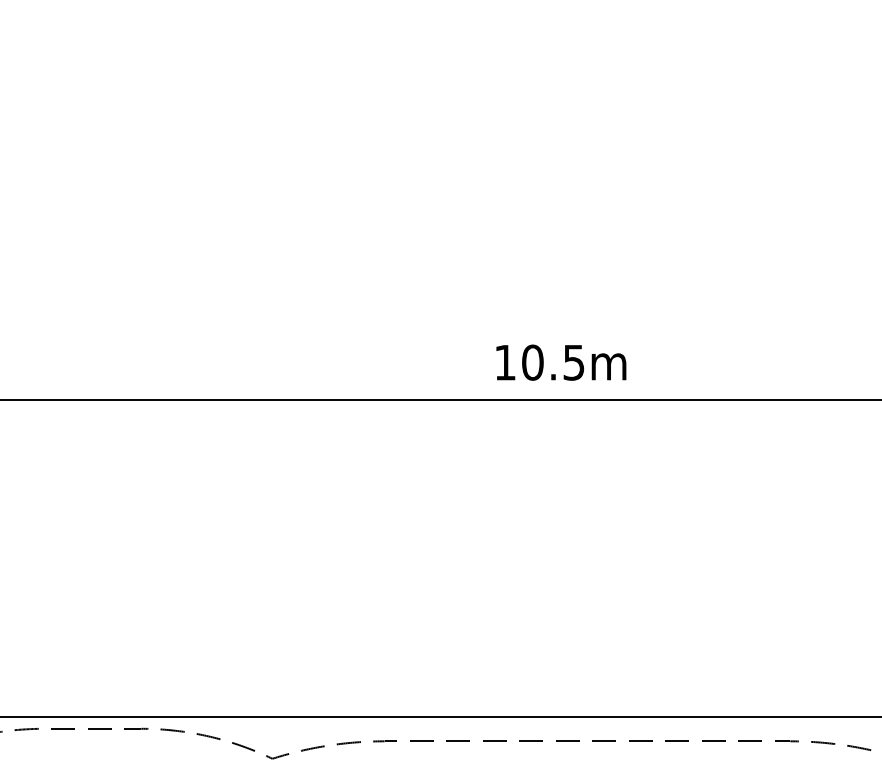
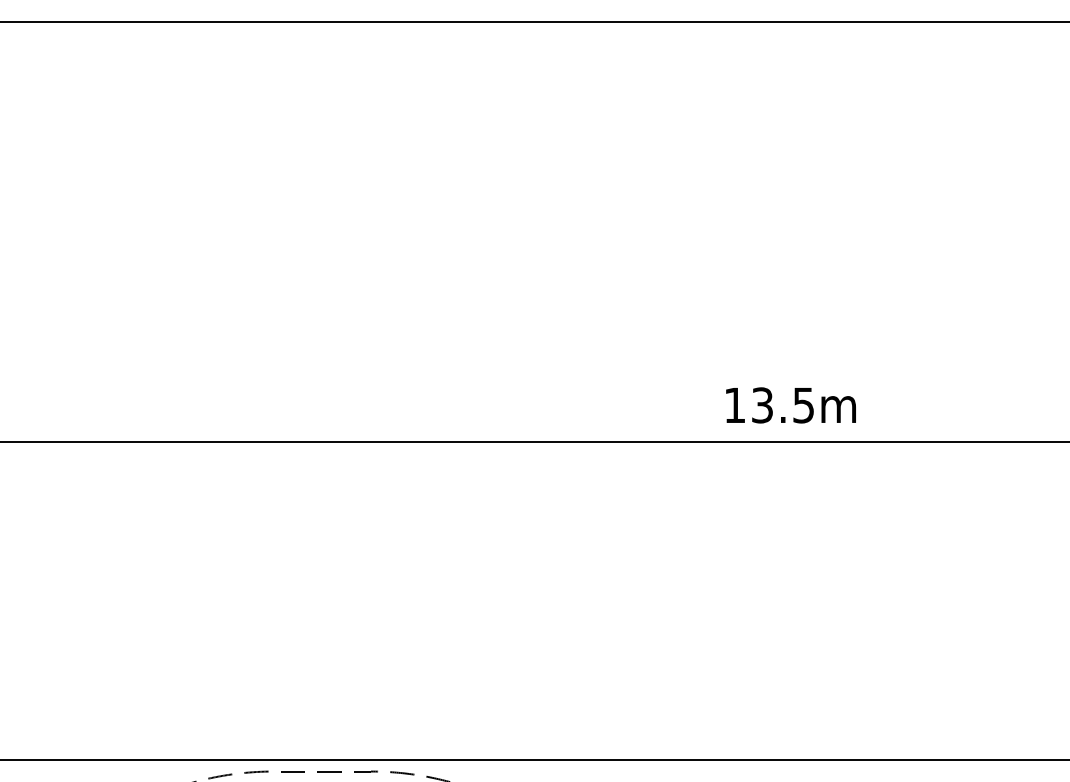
text: (532, 362) -> (762, 405), 10.5m -> 13.5m

